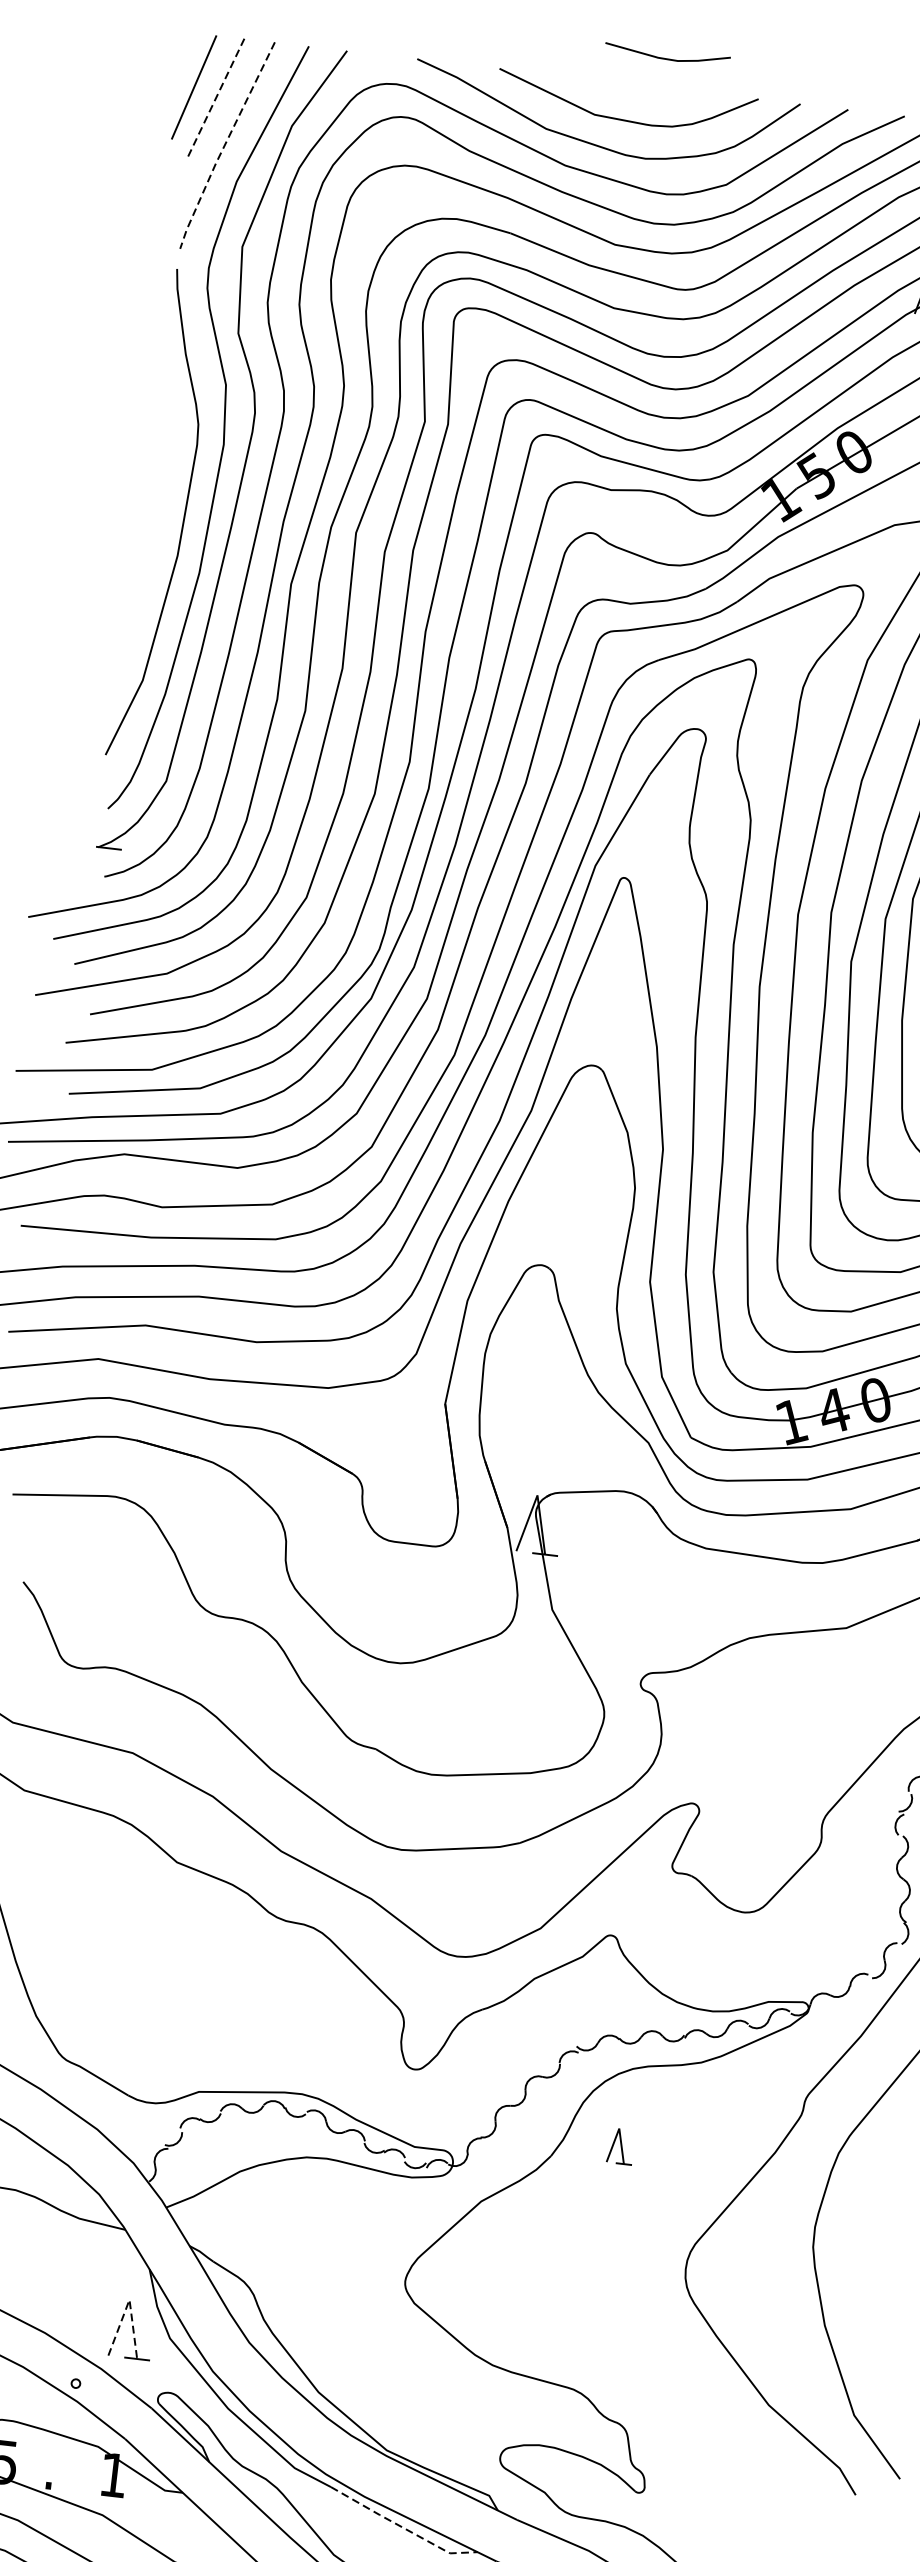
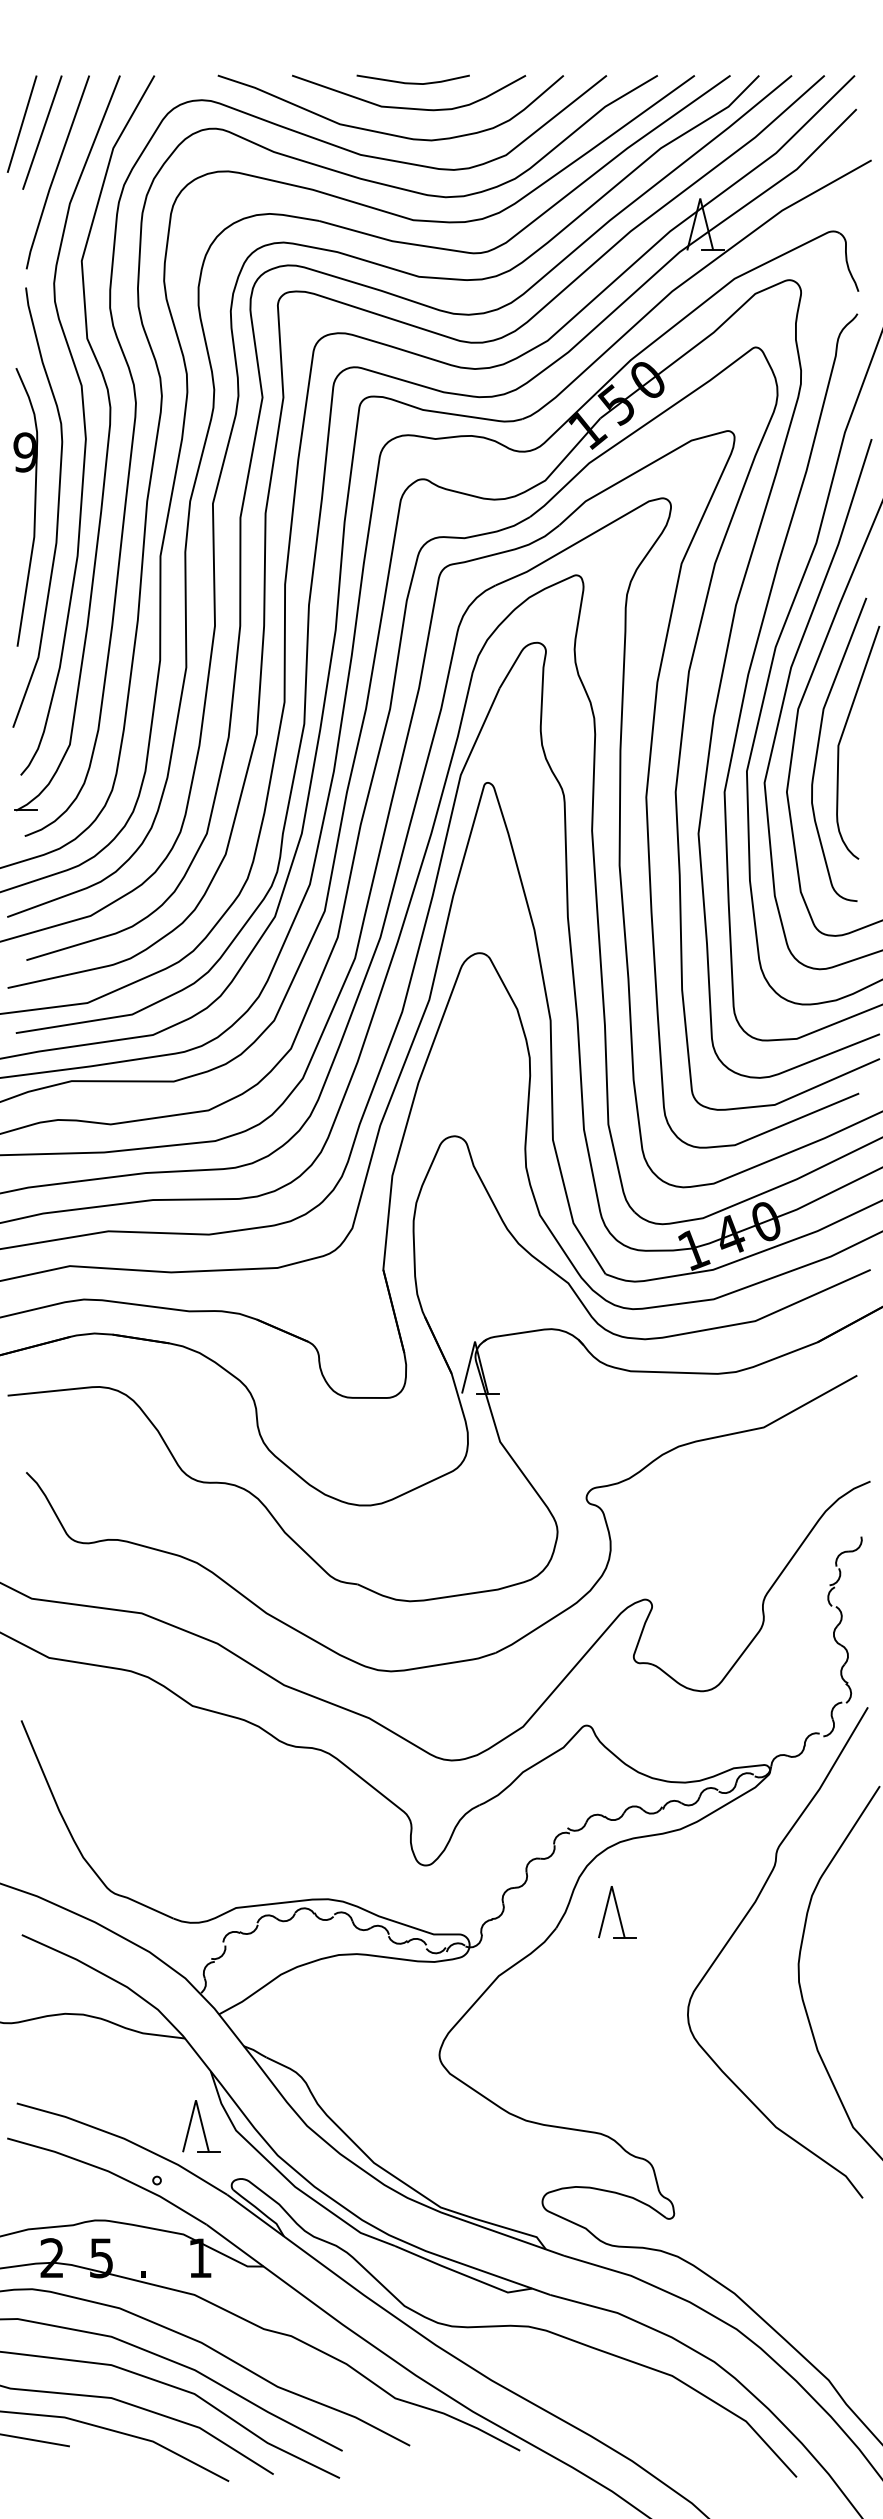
curve: (666, 57) -> (412, 82), moved
line: (215, 100) -> (42, 133), dashed -> solid
line: (224, 146) -> (55, 173), dashed -> solid
part: (157, 513) -> (34, 507), added
part: (621, 2146) -> (617, 1912), size x1.67
line: (130, 2300) -> (196, 2100), dashed -> solid
line: (402, 2527) -> (462, 2274), dashed -> solid

